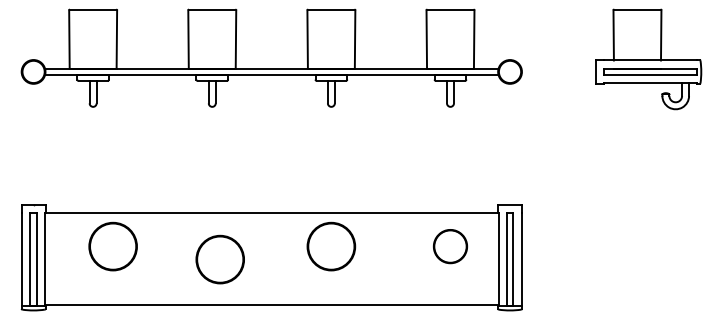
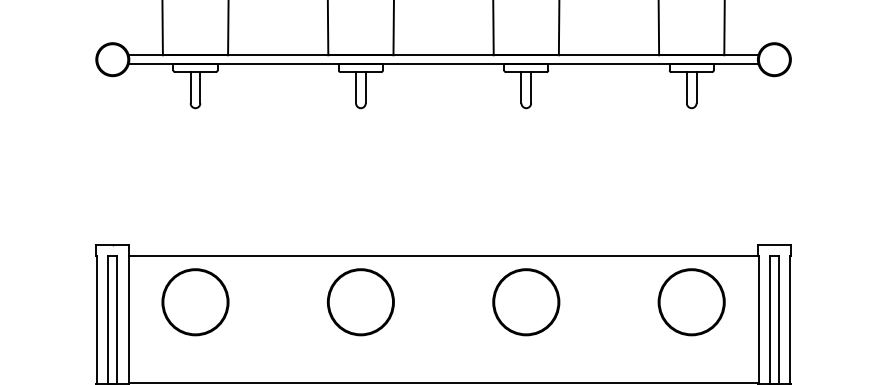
part: (112, 246) -> (194, 302), moved
part: (450, 246) -> (691, 302), size x1.43
part: (219, 259) -> (359, 302), moved

